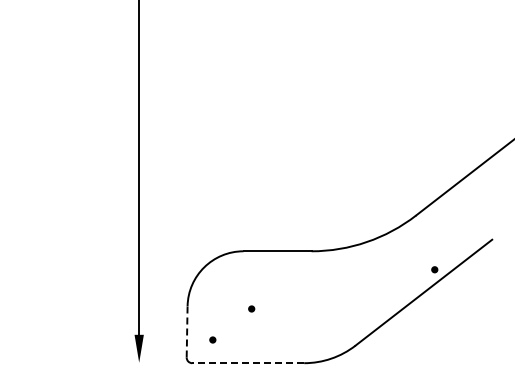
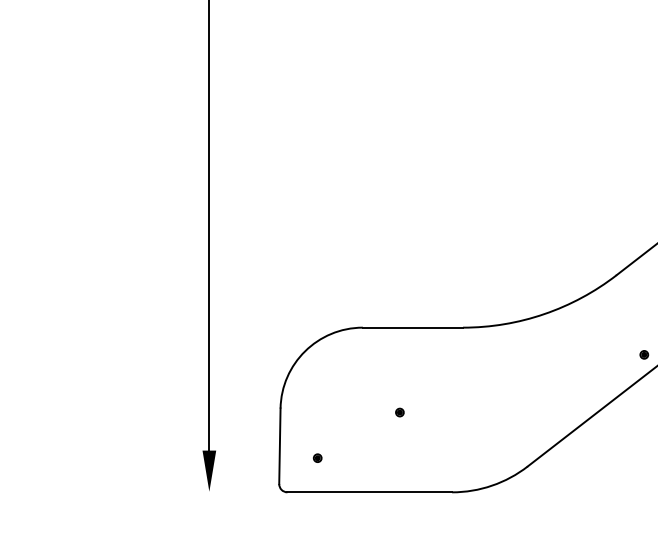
part: (251, 308) -> (399, 411), moved
line: (187, 331) -> (280, 445), dashed -> solid
line: (248, 363) -> (370, 492), dashed -> solid

